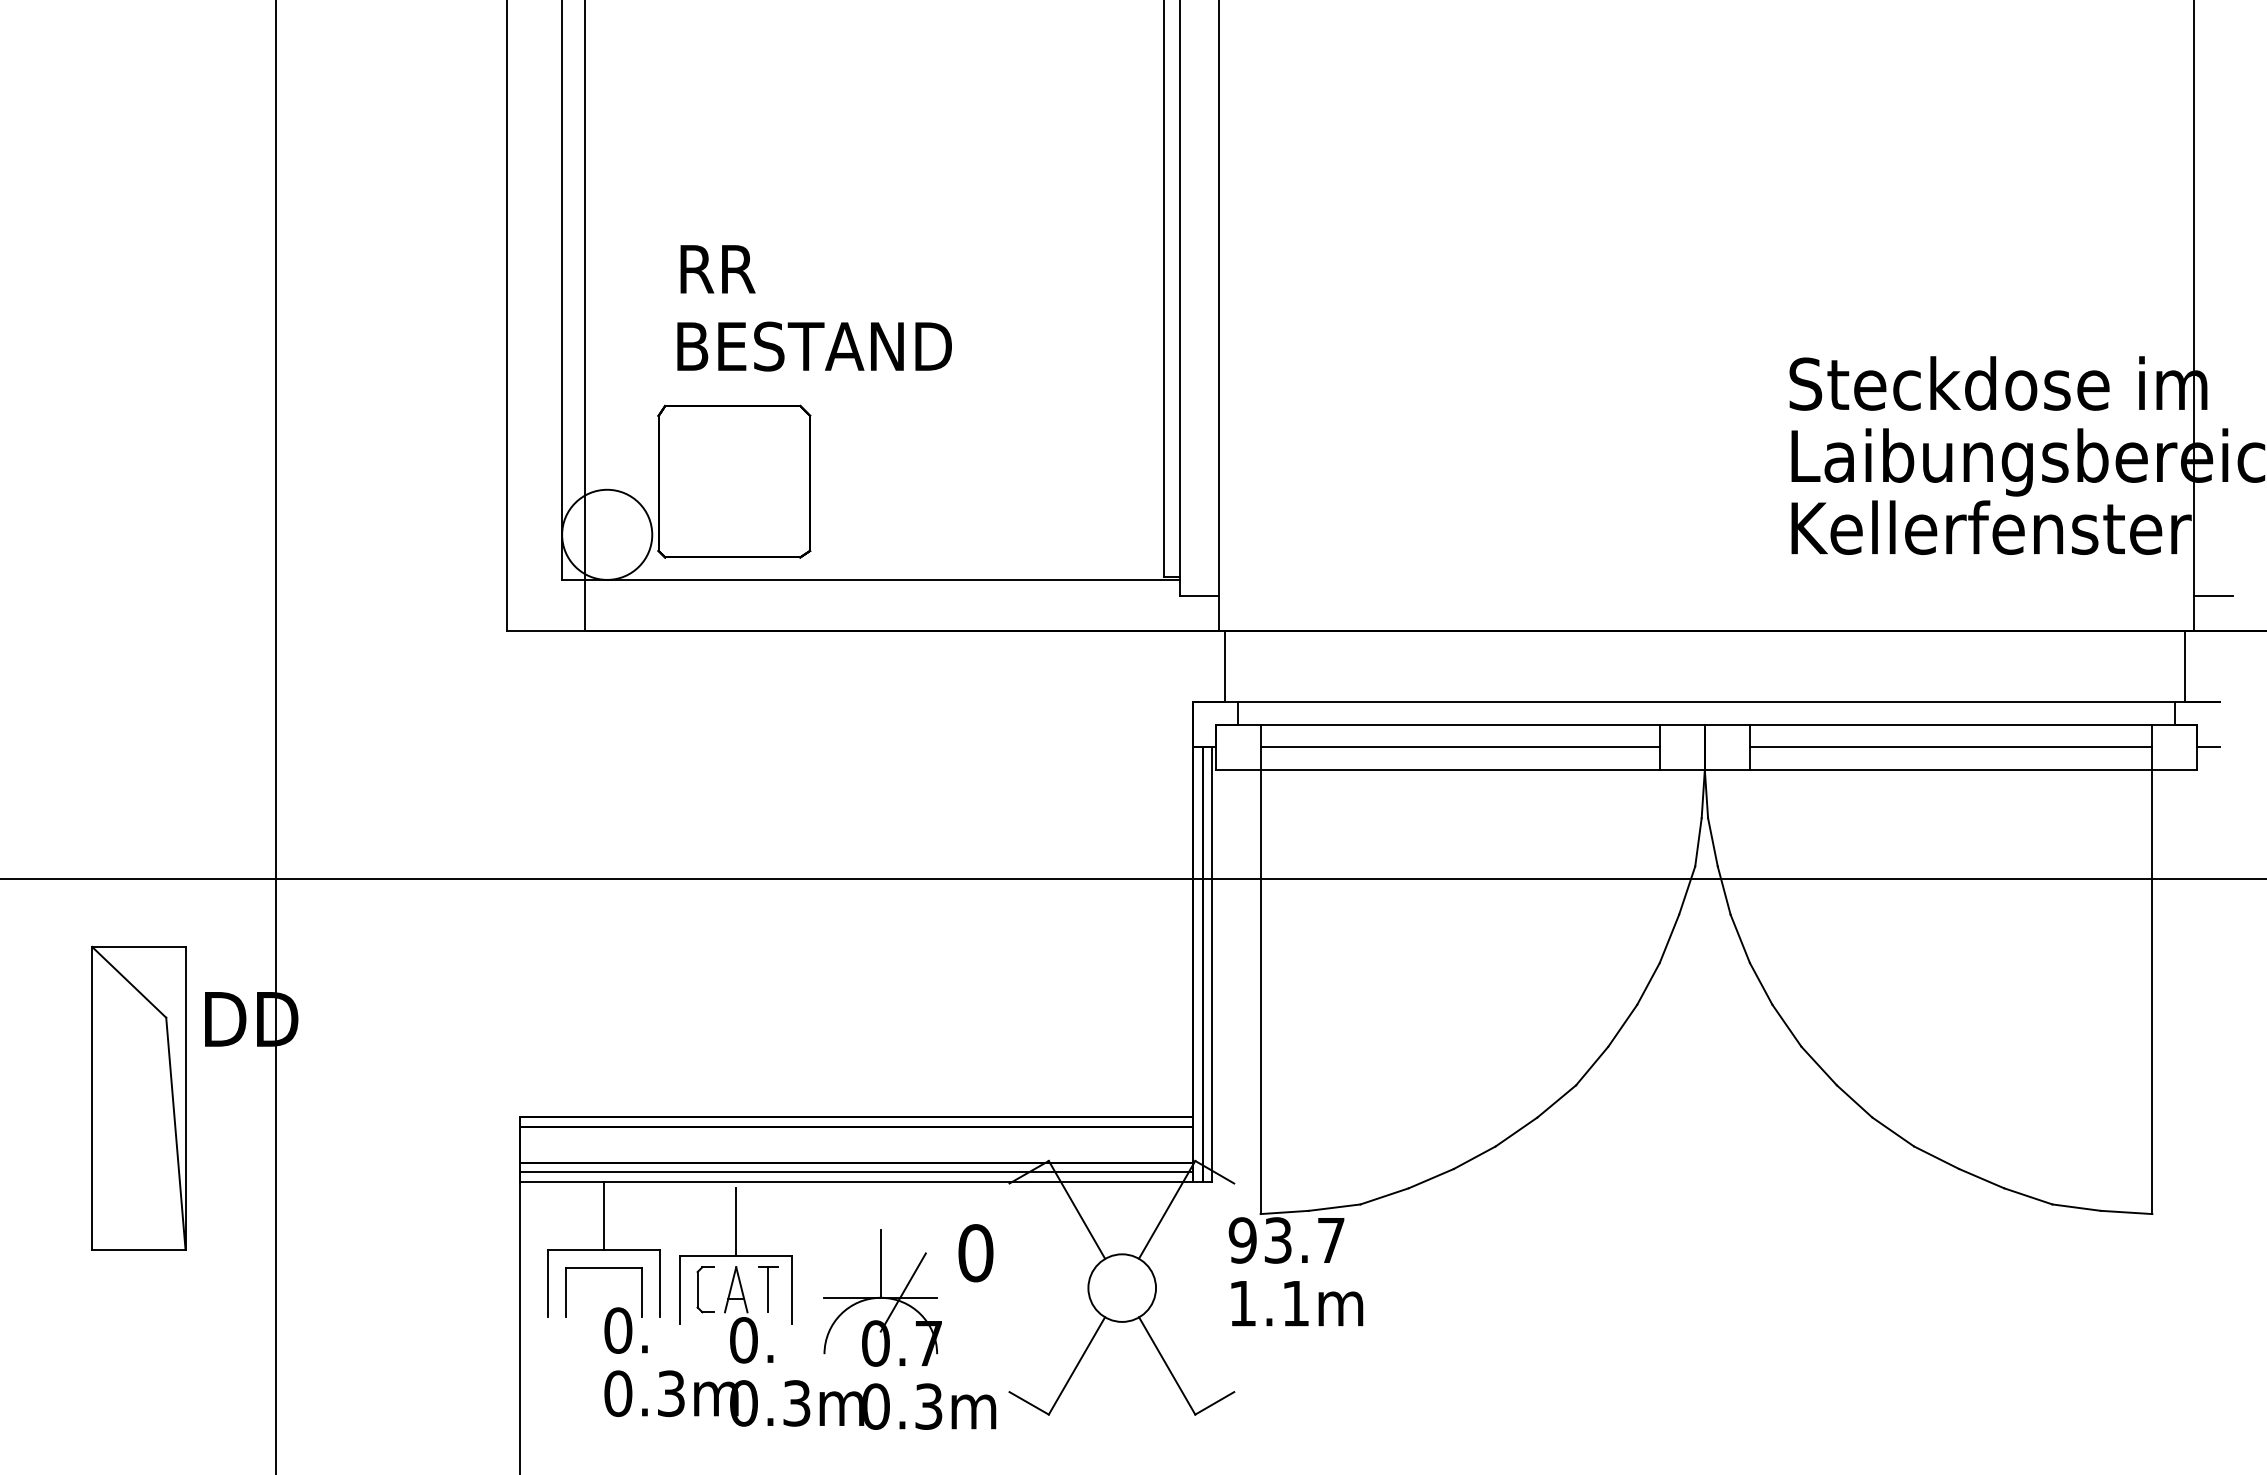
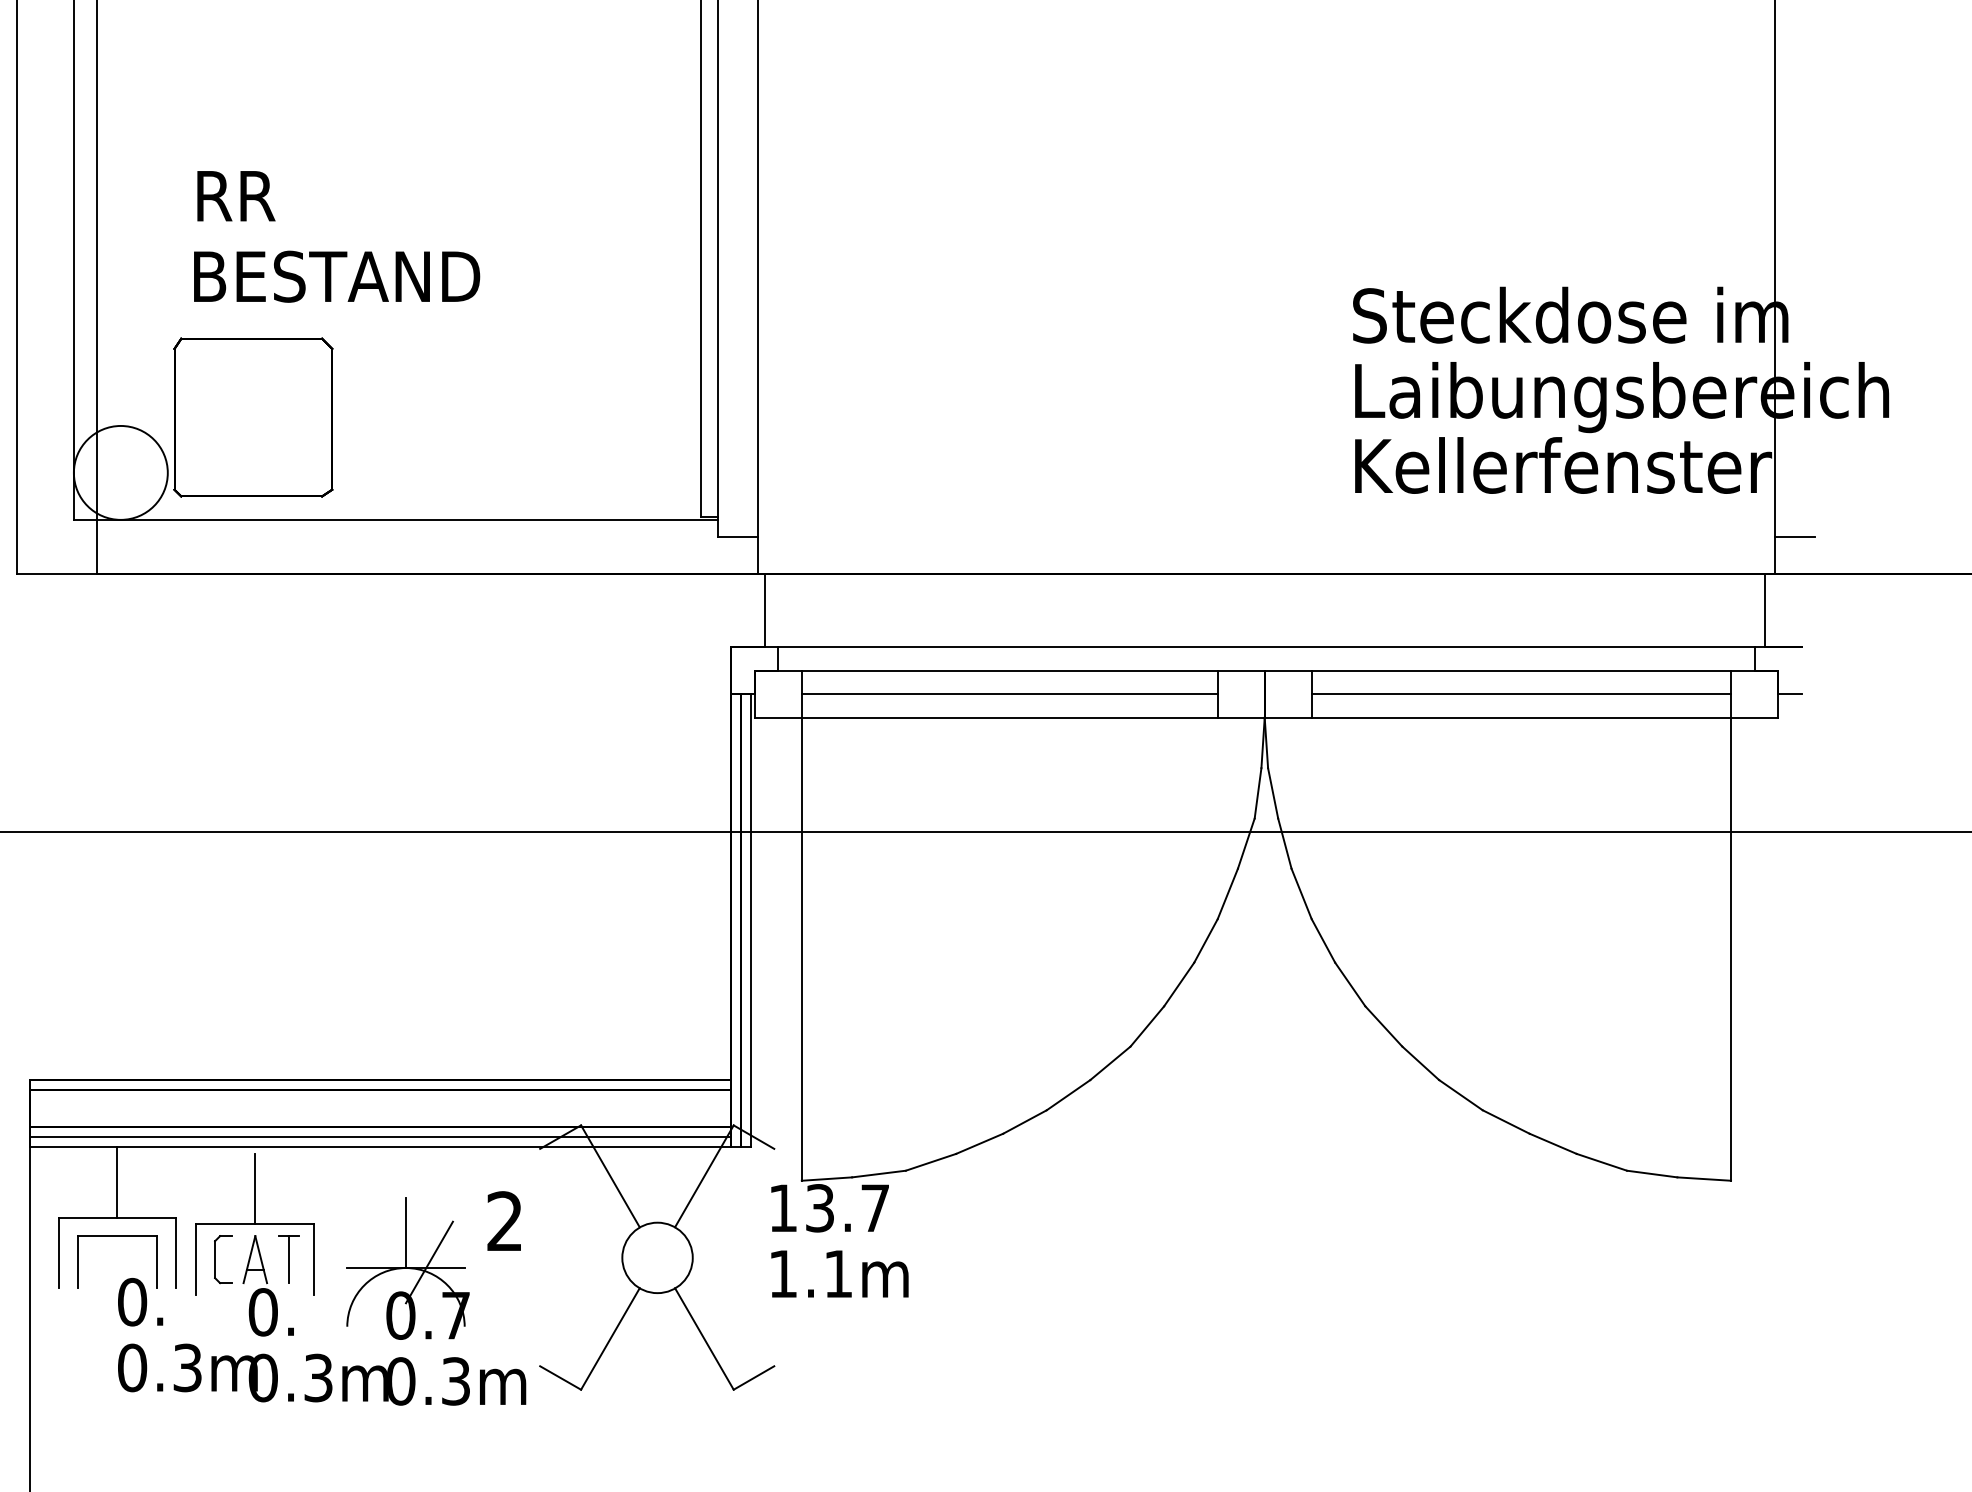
text: (1242, 1240) -> (782, 1208), 93.7 -> 13.7
text: (975, 1253) -> (504, 1221), 0 -> 2

